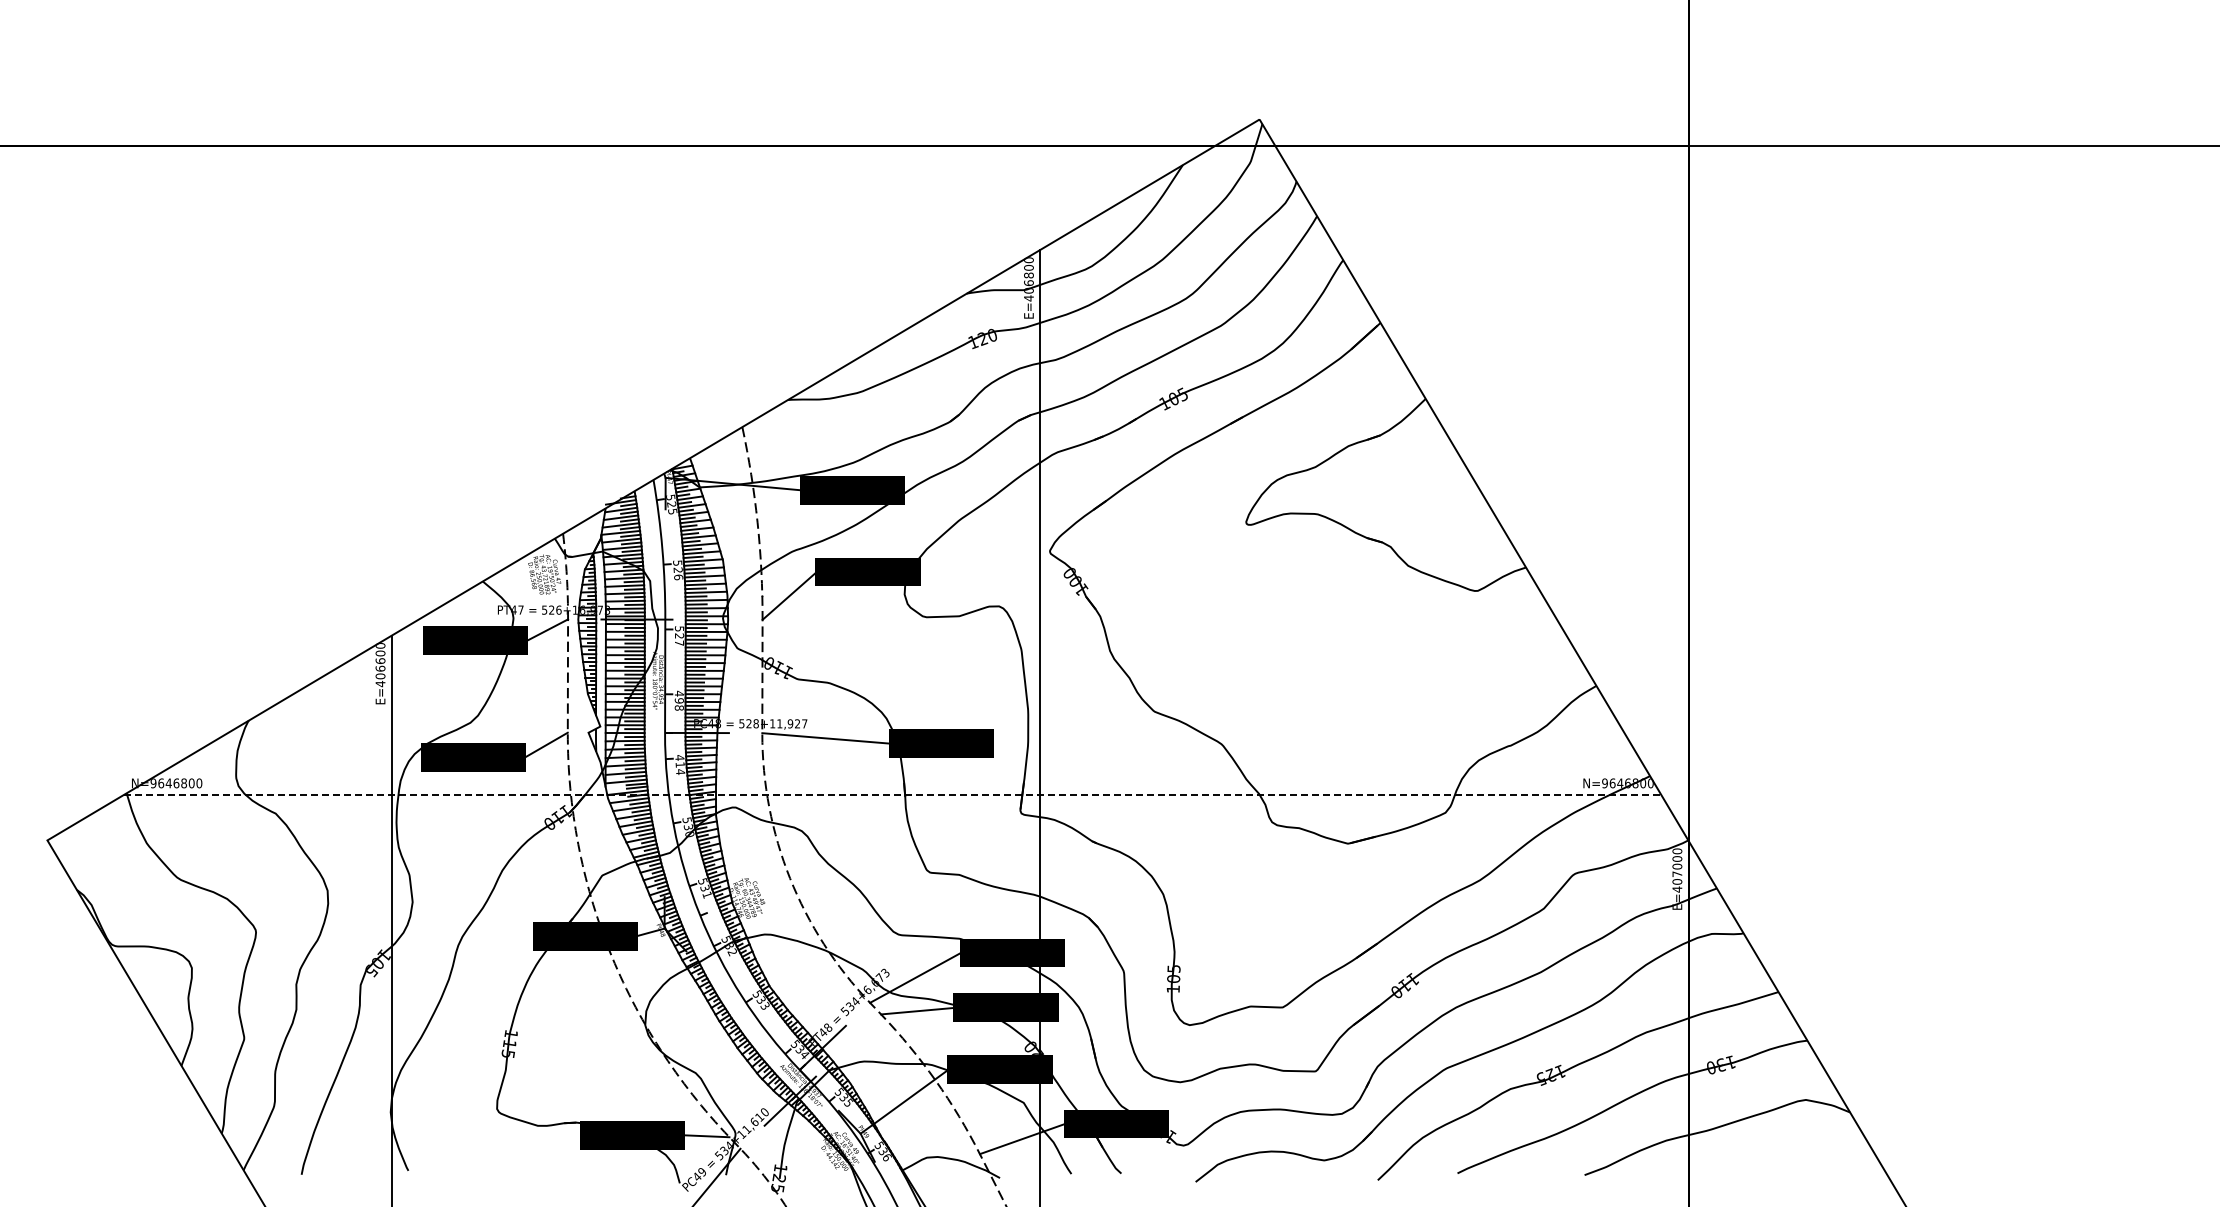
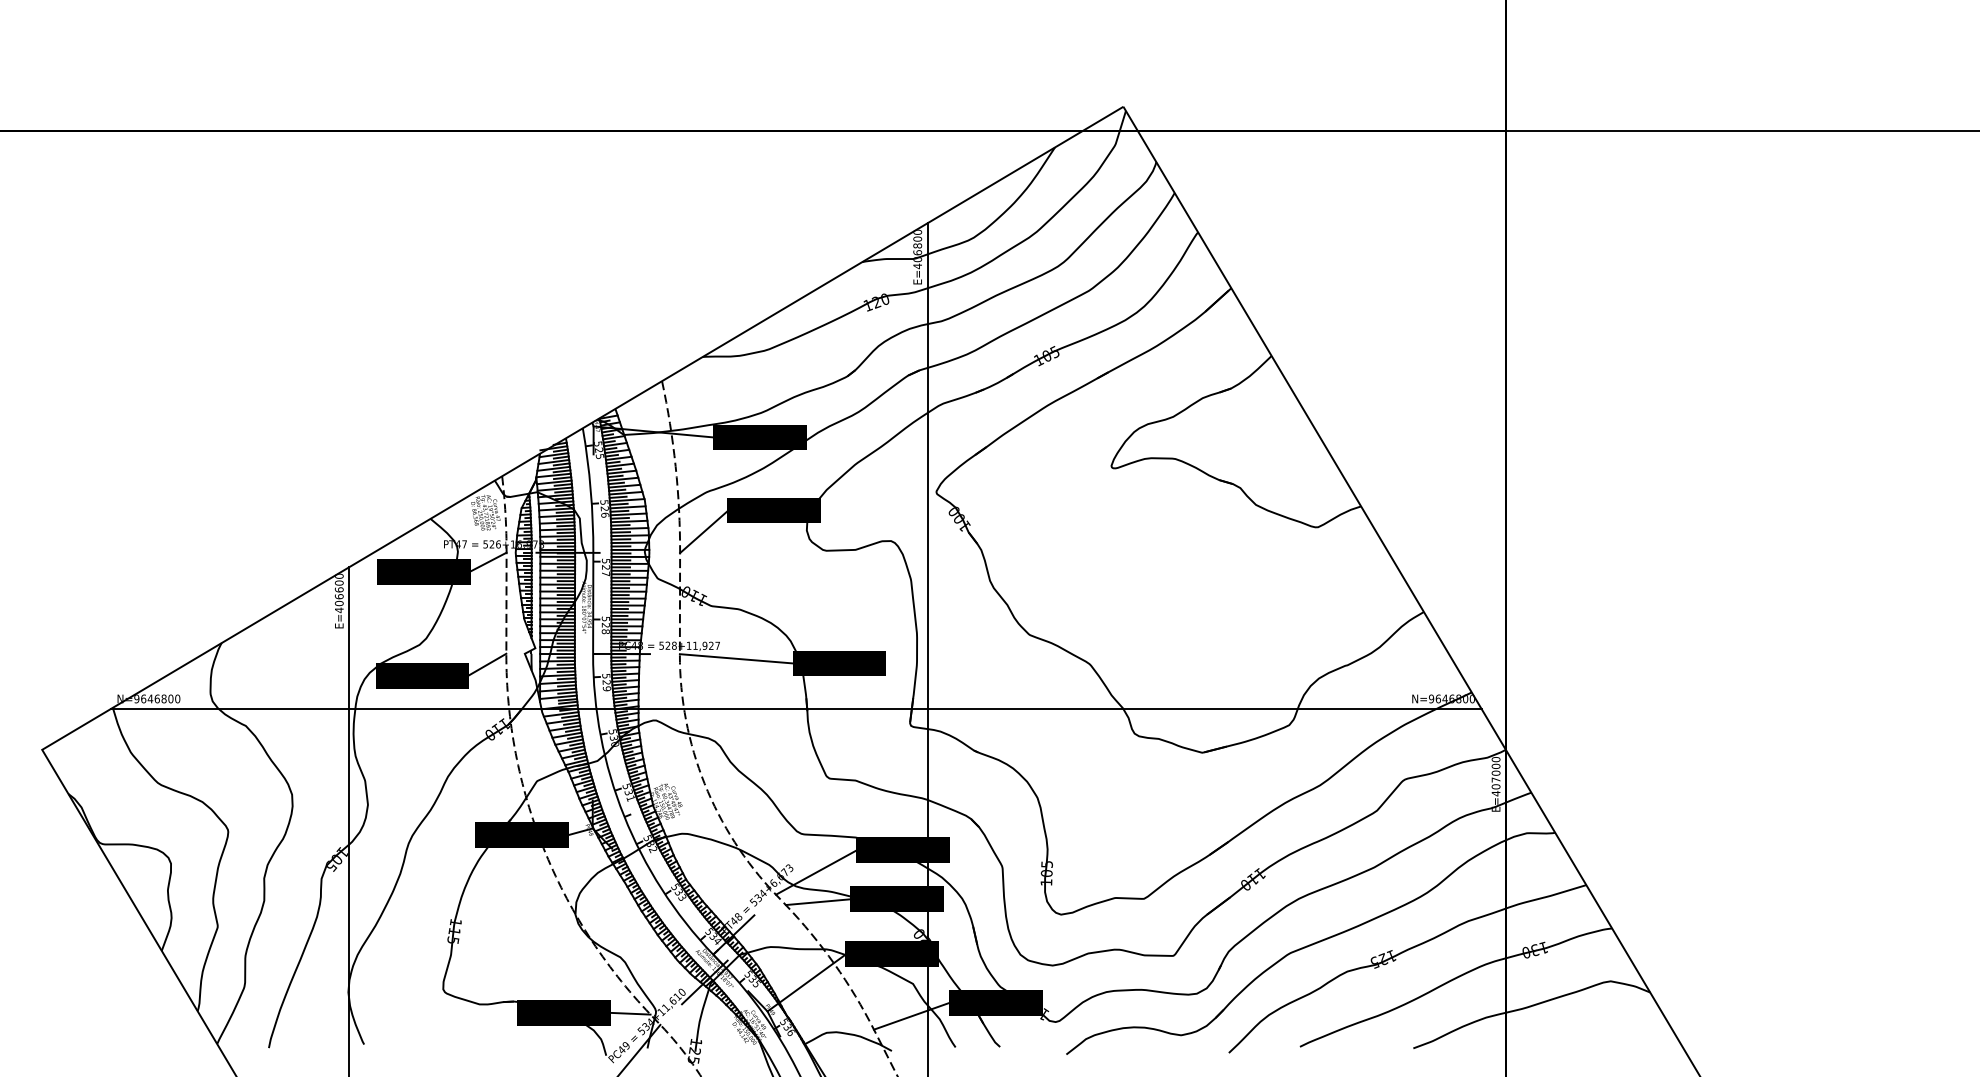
text: (678, 696) -> (605, 621), 498 -> 528
text: (680, 764) -> (606, 682), 414 -> 529
line: (893, 794) -> (796, 708), dashed -> solid

